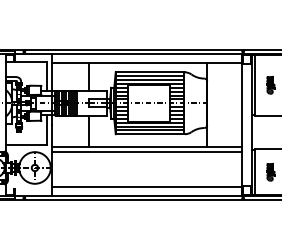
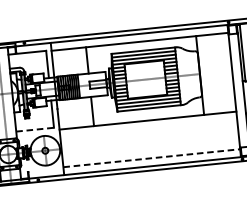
line: (26, 144) -> (35, 129), solid -> dashed
line: (146, 152) -> (147, 125), removed
line: (147, 187) -> (152, 158), solid -> dashed

